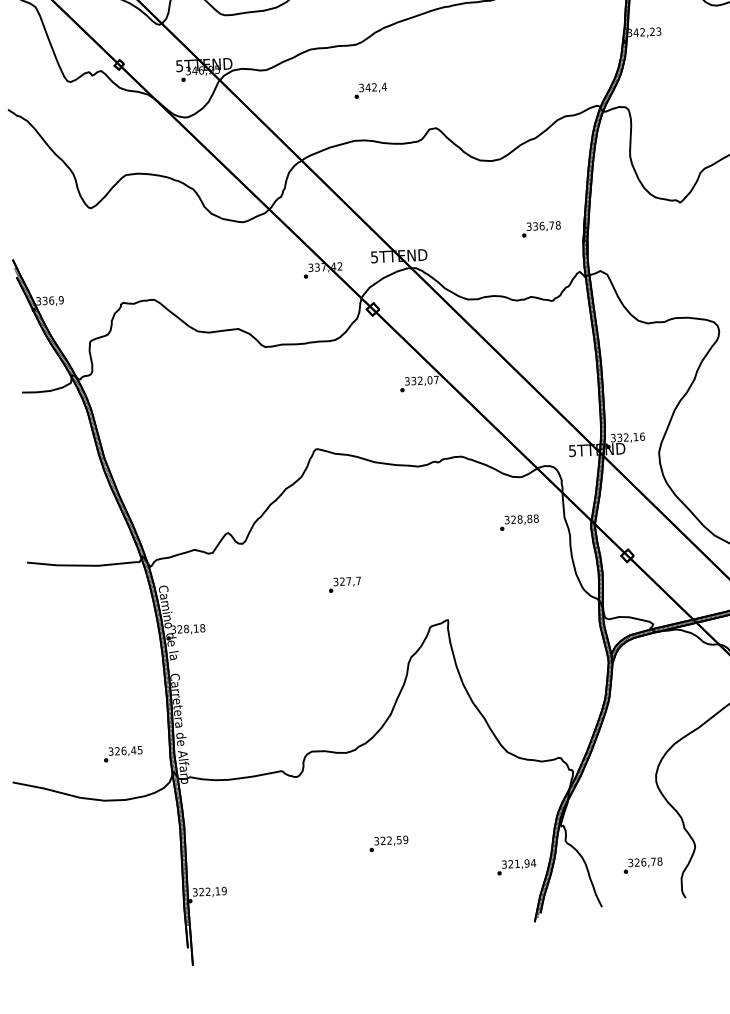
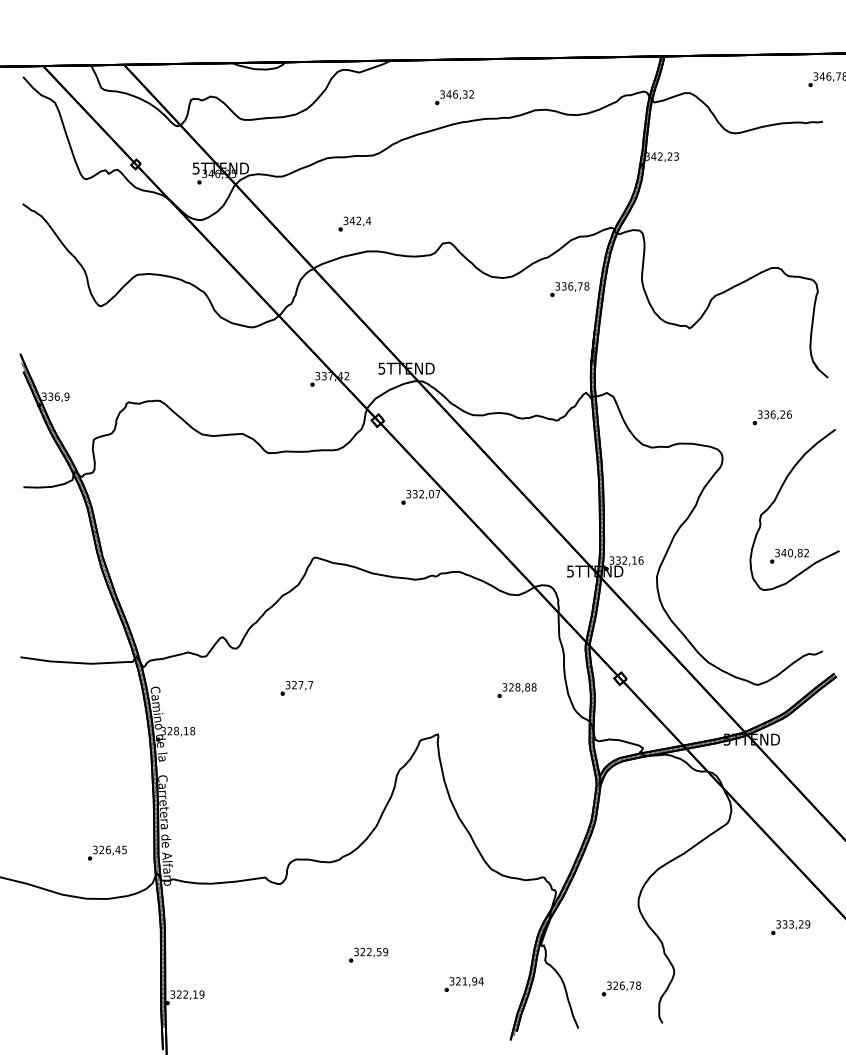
text: (370, 90) -> (354, 223), moved
text: (541, 229) -> (569, 289), moved
text: (518, 522) -> (516, 690), moved
text: (344, 584) -> (296, 688), moved
text: (516, 867) -> (463, 984), moved

